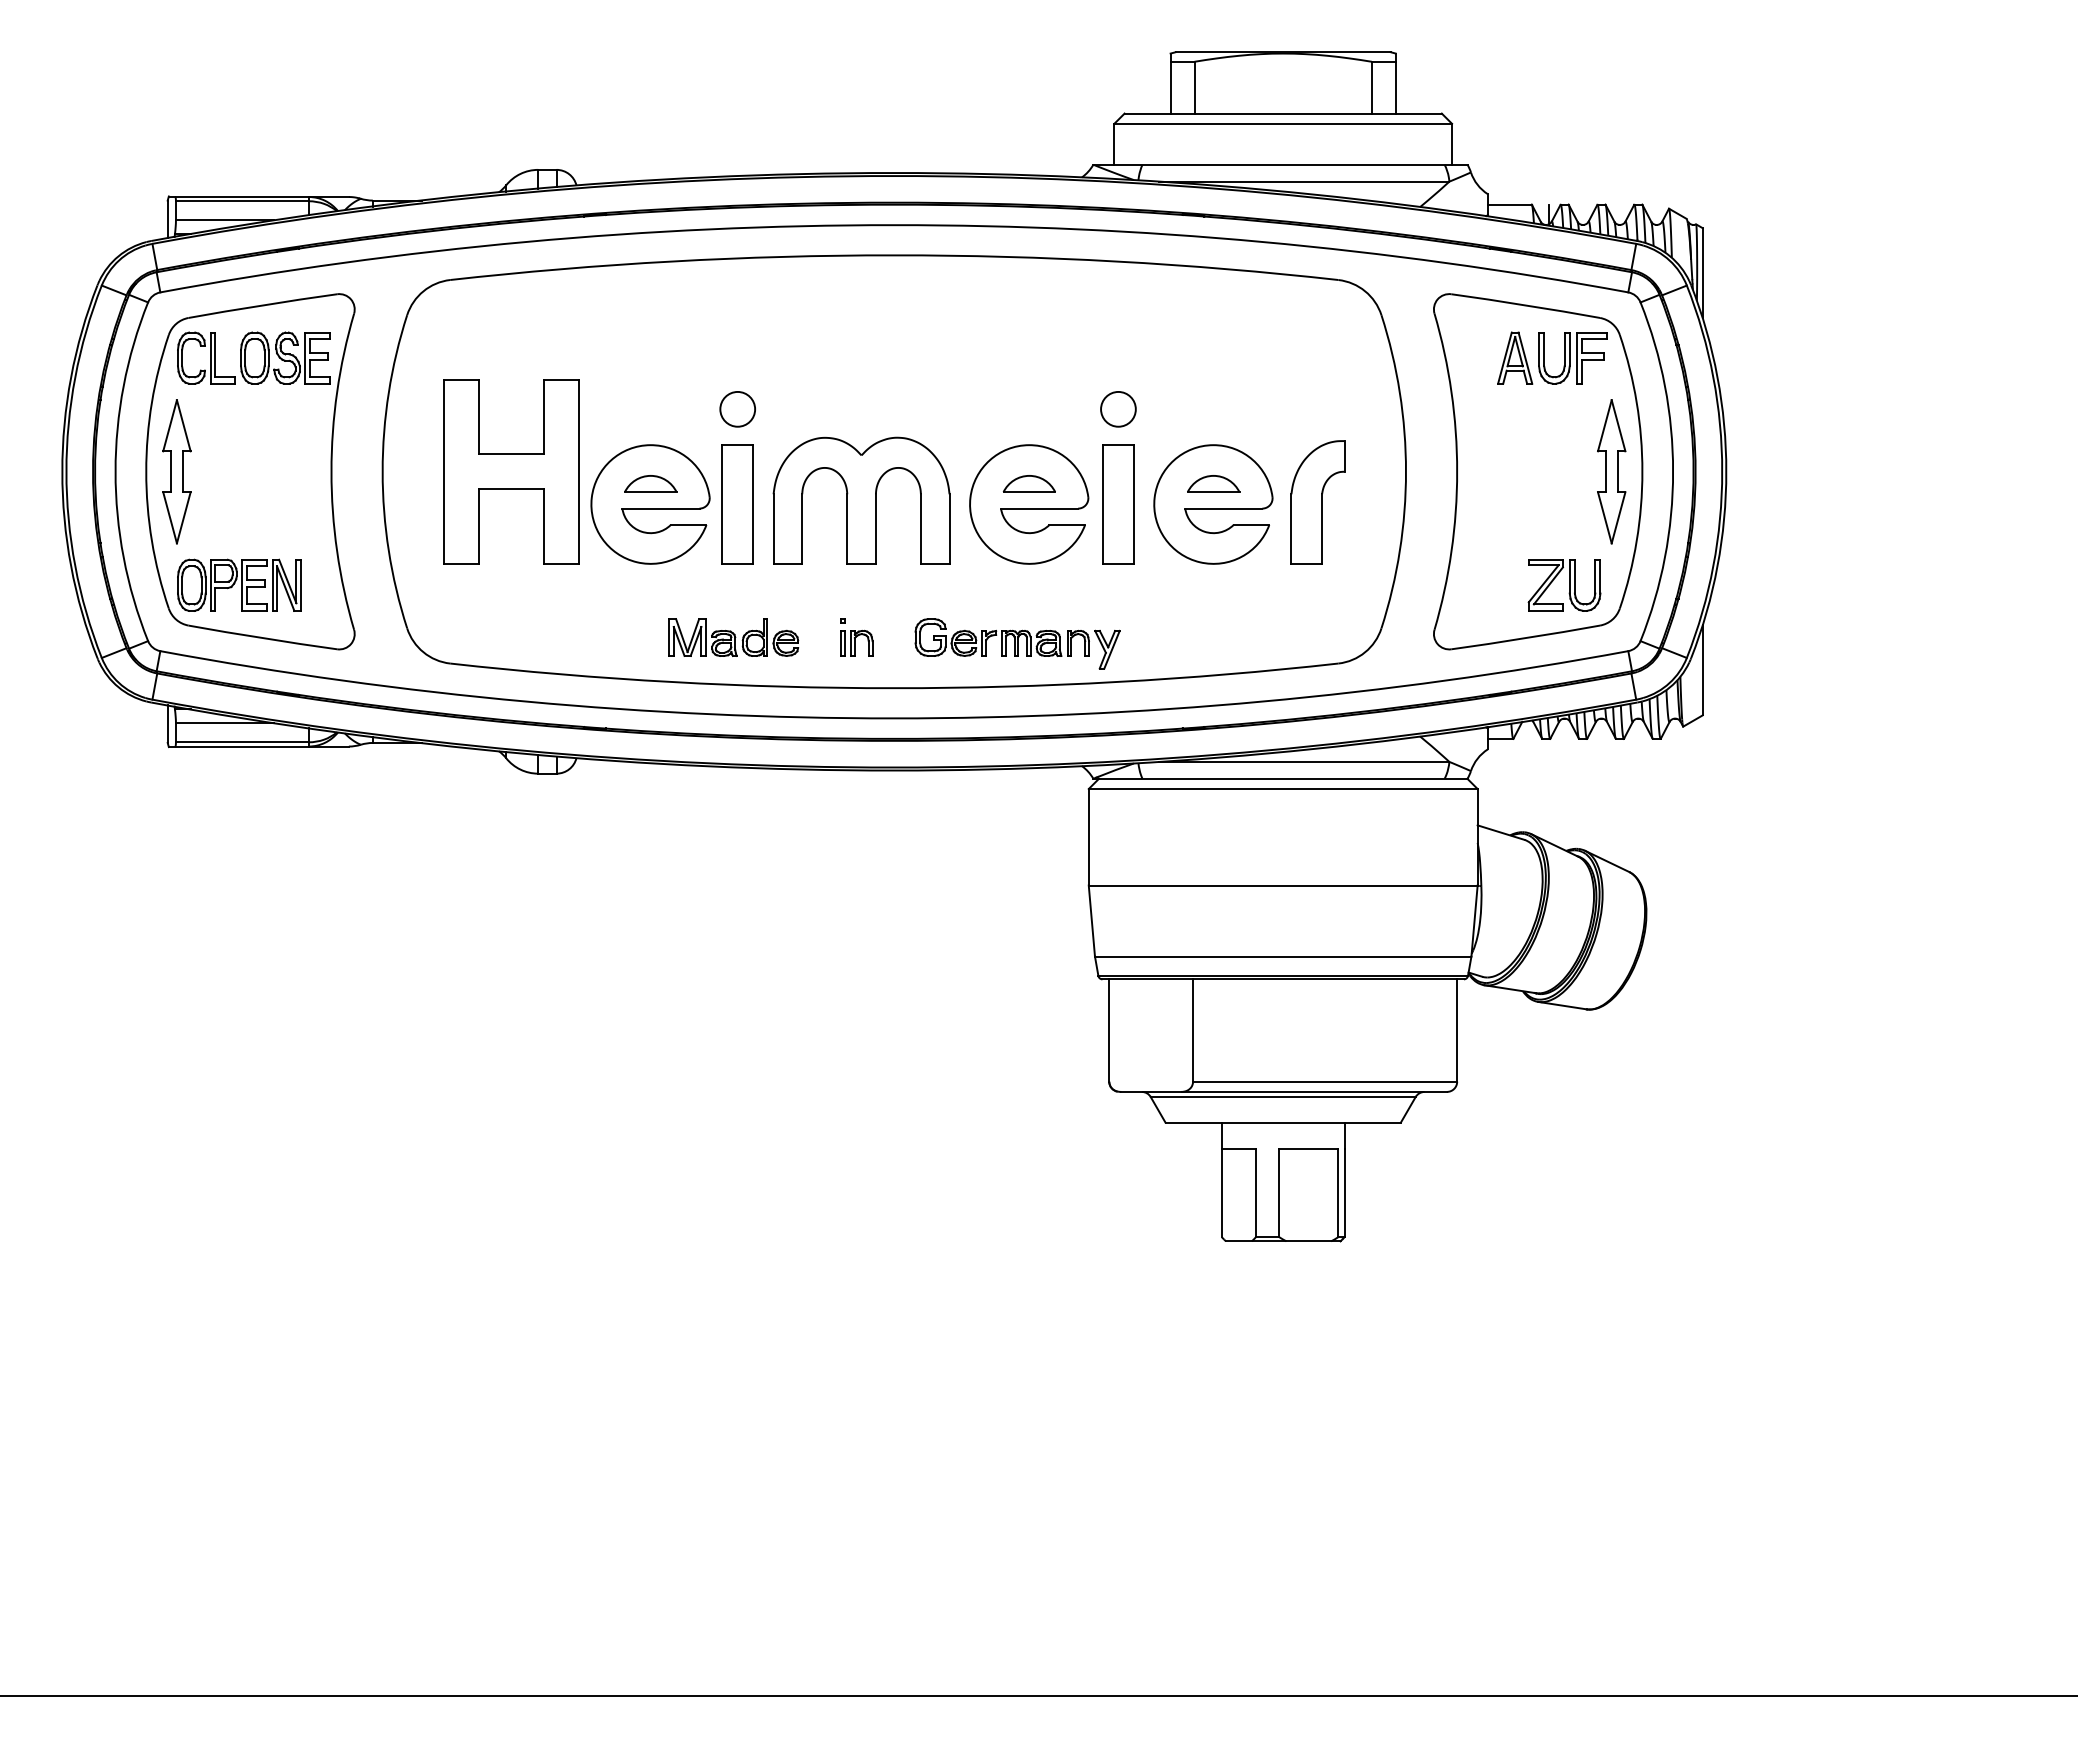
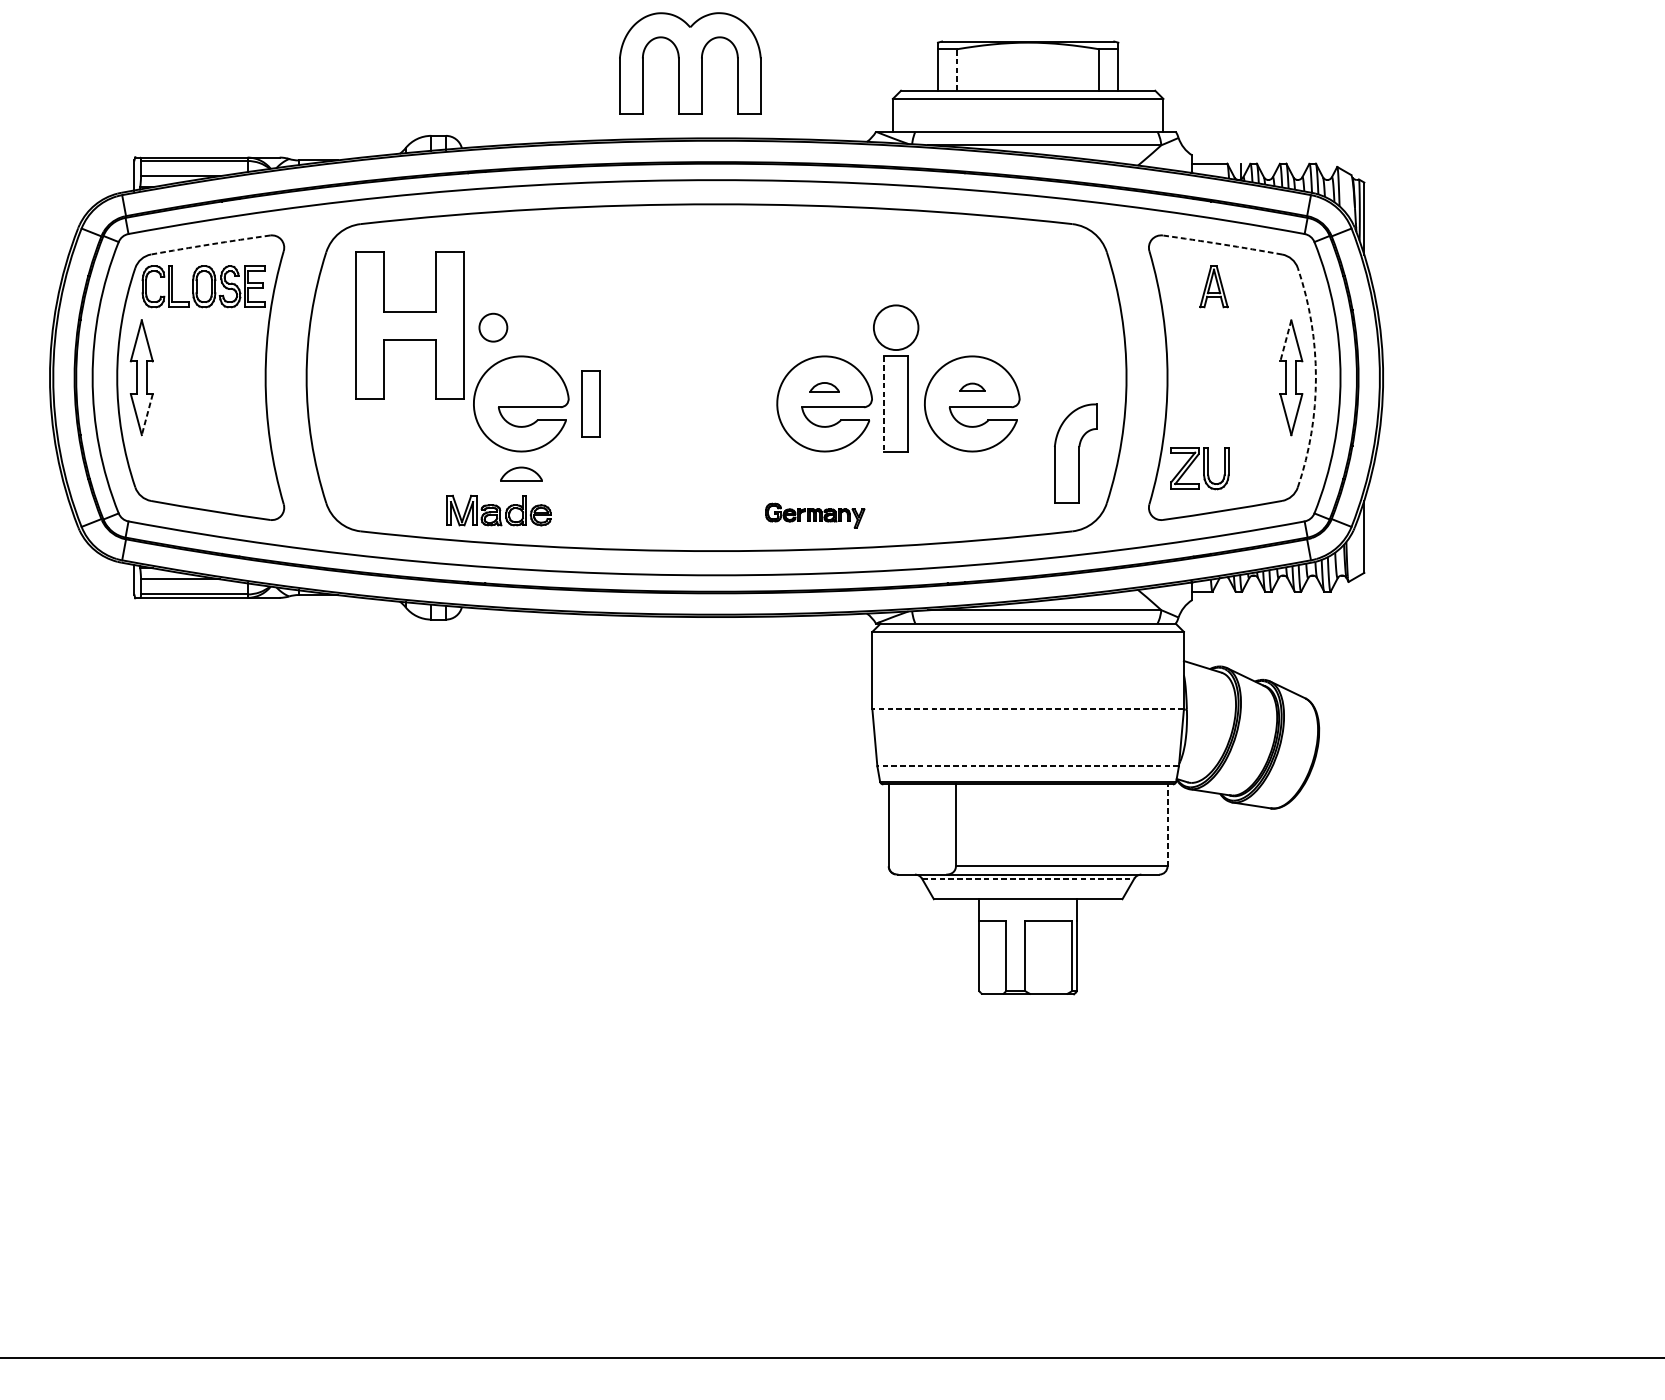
line: (1194, 87) -> (957, 69), solid -> dashed
arc: (262, 305) -> (210, 244), solid -> dashed
arc: (1525, 305) -> (1222, 244), solid -> dashed
part: (1572, 358) -> (1259, 286), removed
circle: (1118, 408) -> (896, 327), size x1.6
circle: (737, 409) -> (493, 327), moved
line: (1604, 426) -> (1285, 341), solid -> dashed
part: (511, 471) -> (409, 325), moved
arc: (1642, 471) -> (1316, 377), solid -> dashed
part: (650, 483) -> (521, 473), moved
part: (1028, 483) -> (824, 387), size x0.7
part: (1213, 483) -> (972, 387), size x0.6
part: (861, 500) -> (690, 63), moved
part: (1317, 502) -> (1075, 453), moved
part: (737, 504) -> (590, 403), size x0.7
line: (1103, 505) -> (884, 404), solid -> dashed
line: (183, 518) -> (147, 415), solid -> dashed
part: (239, 584) -> (191, 468), removed
part: (1564, 585) -> (1199, 468), moved
part: (733, 637) -> (498, 510), moved
part: (856, 637) -> (686, 510), removed
part: (1017, 643) -> (815, 515), size x0.6
line: (1282, 885) -> (1027, 709), solid -> dashed
line: (1282, 956) -> (1027, 766), solid -> dashed
line: (1457, 1030) -> (1167, 825), solid -> dashed
line: (1283, 1097) -> (1028, 879), solid -> dashed

